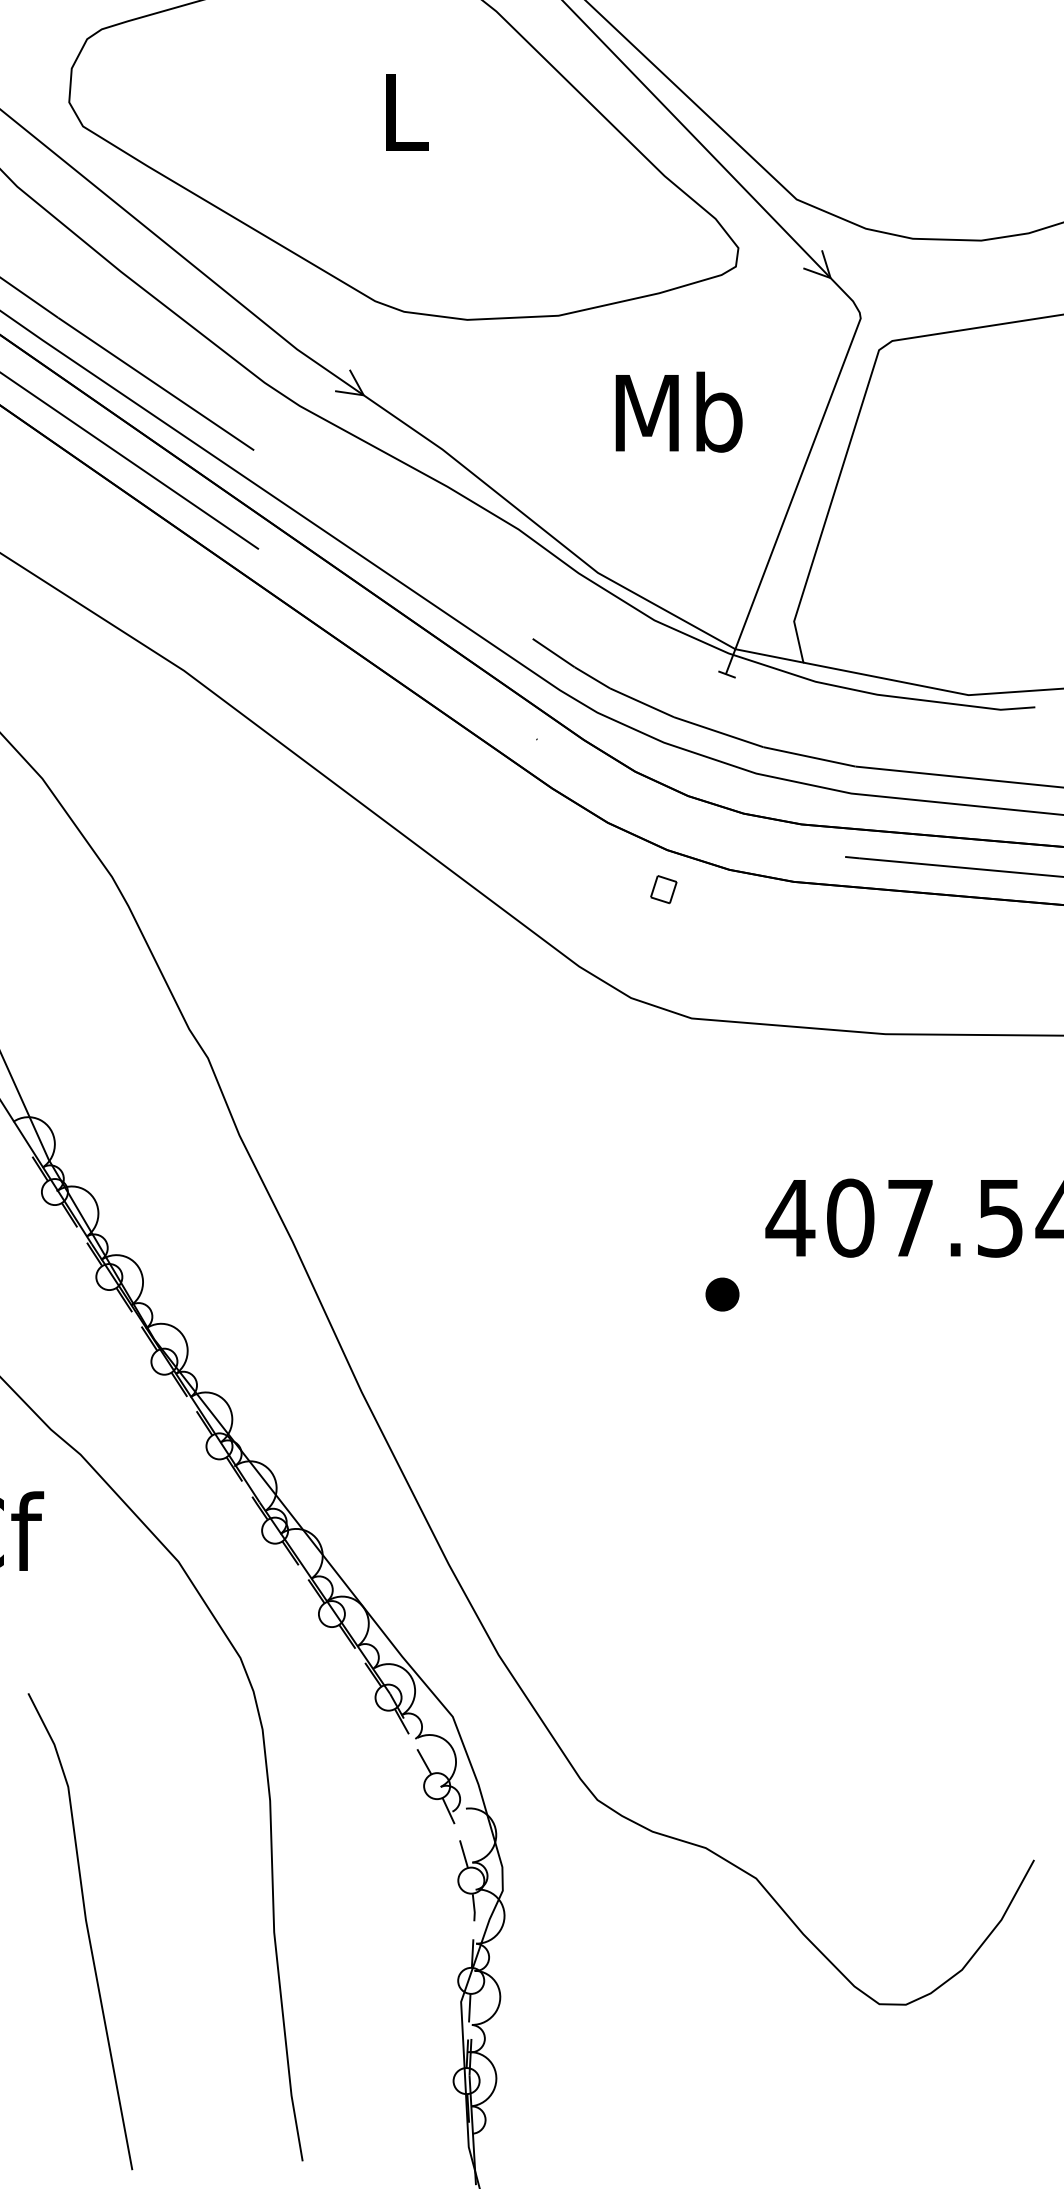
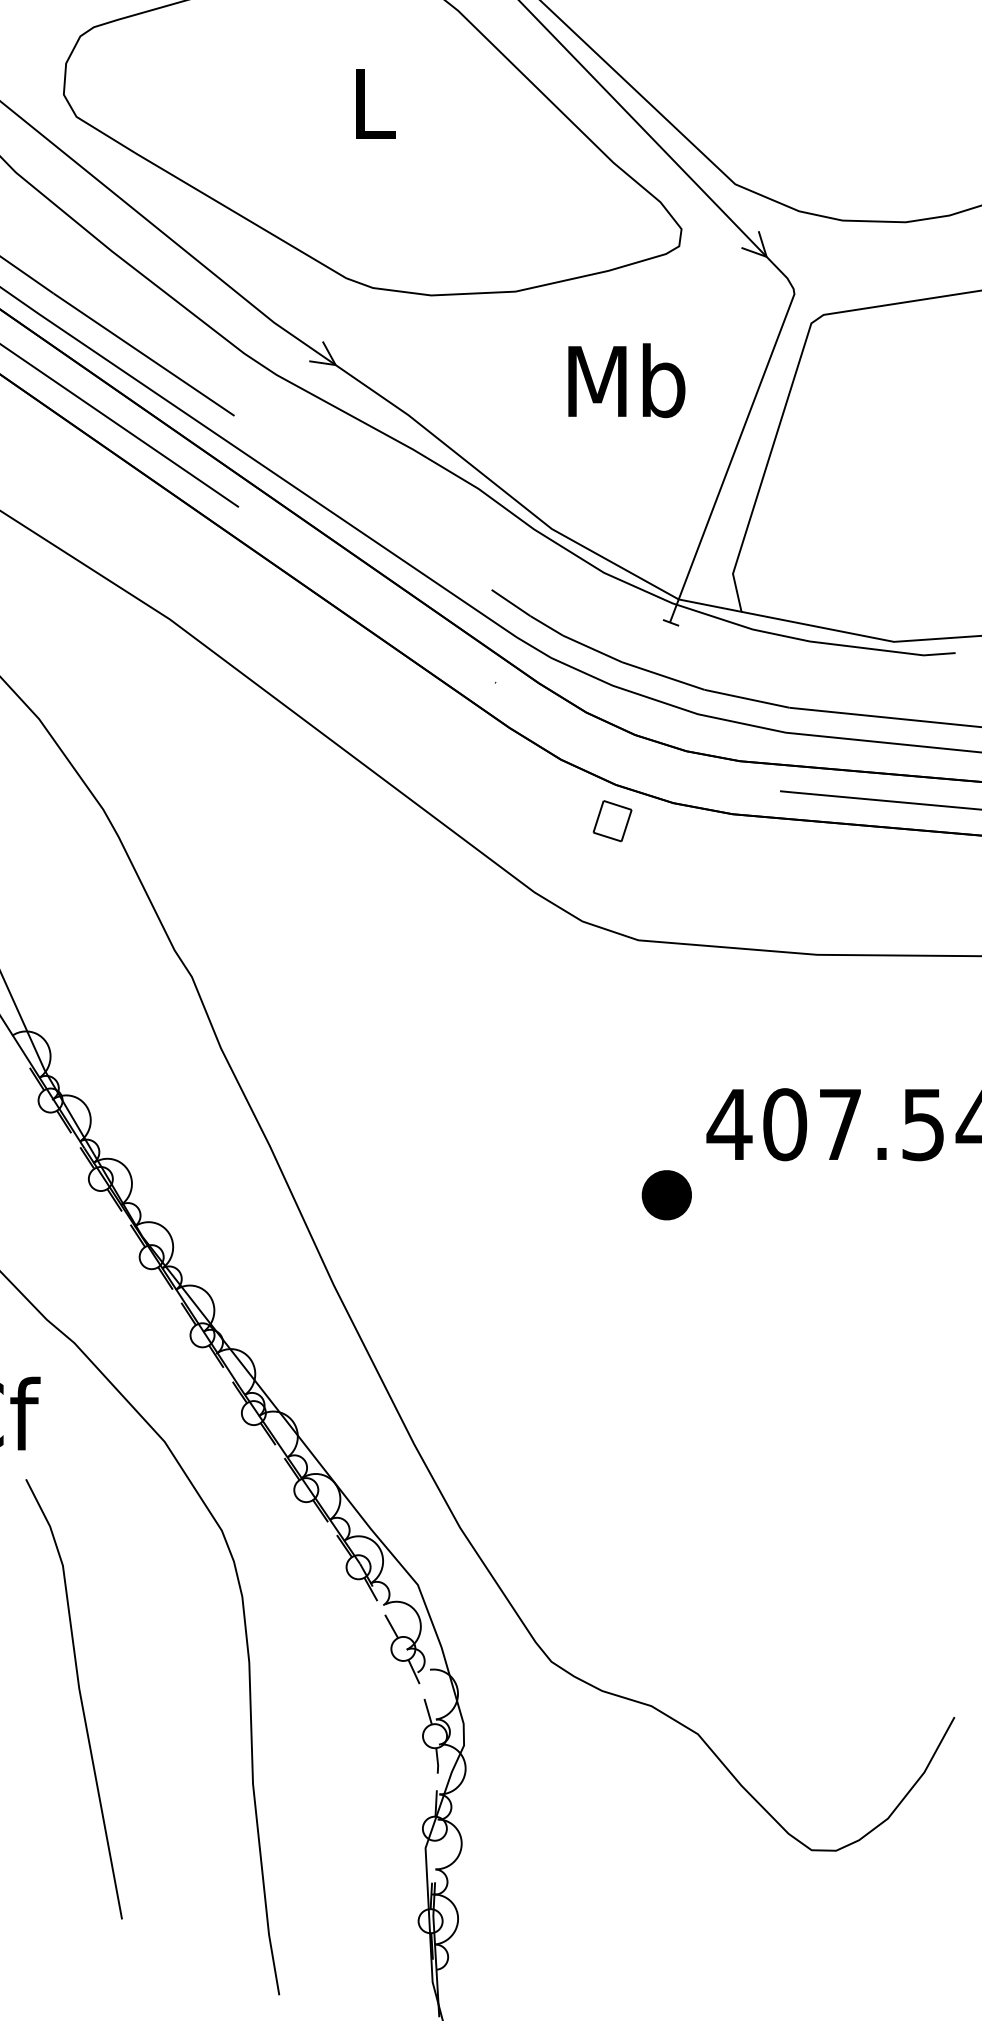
part: (663, 889) -> (612, 821), size x1.6
part: (722, 1294) -> (666, 1195), size x1.6
line: (86, 1929) -> (79, 1697), moved
line: (469, 2007) -> (433, 1853), removed

